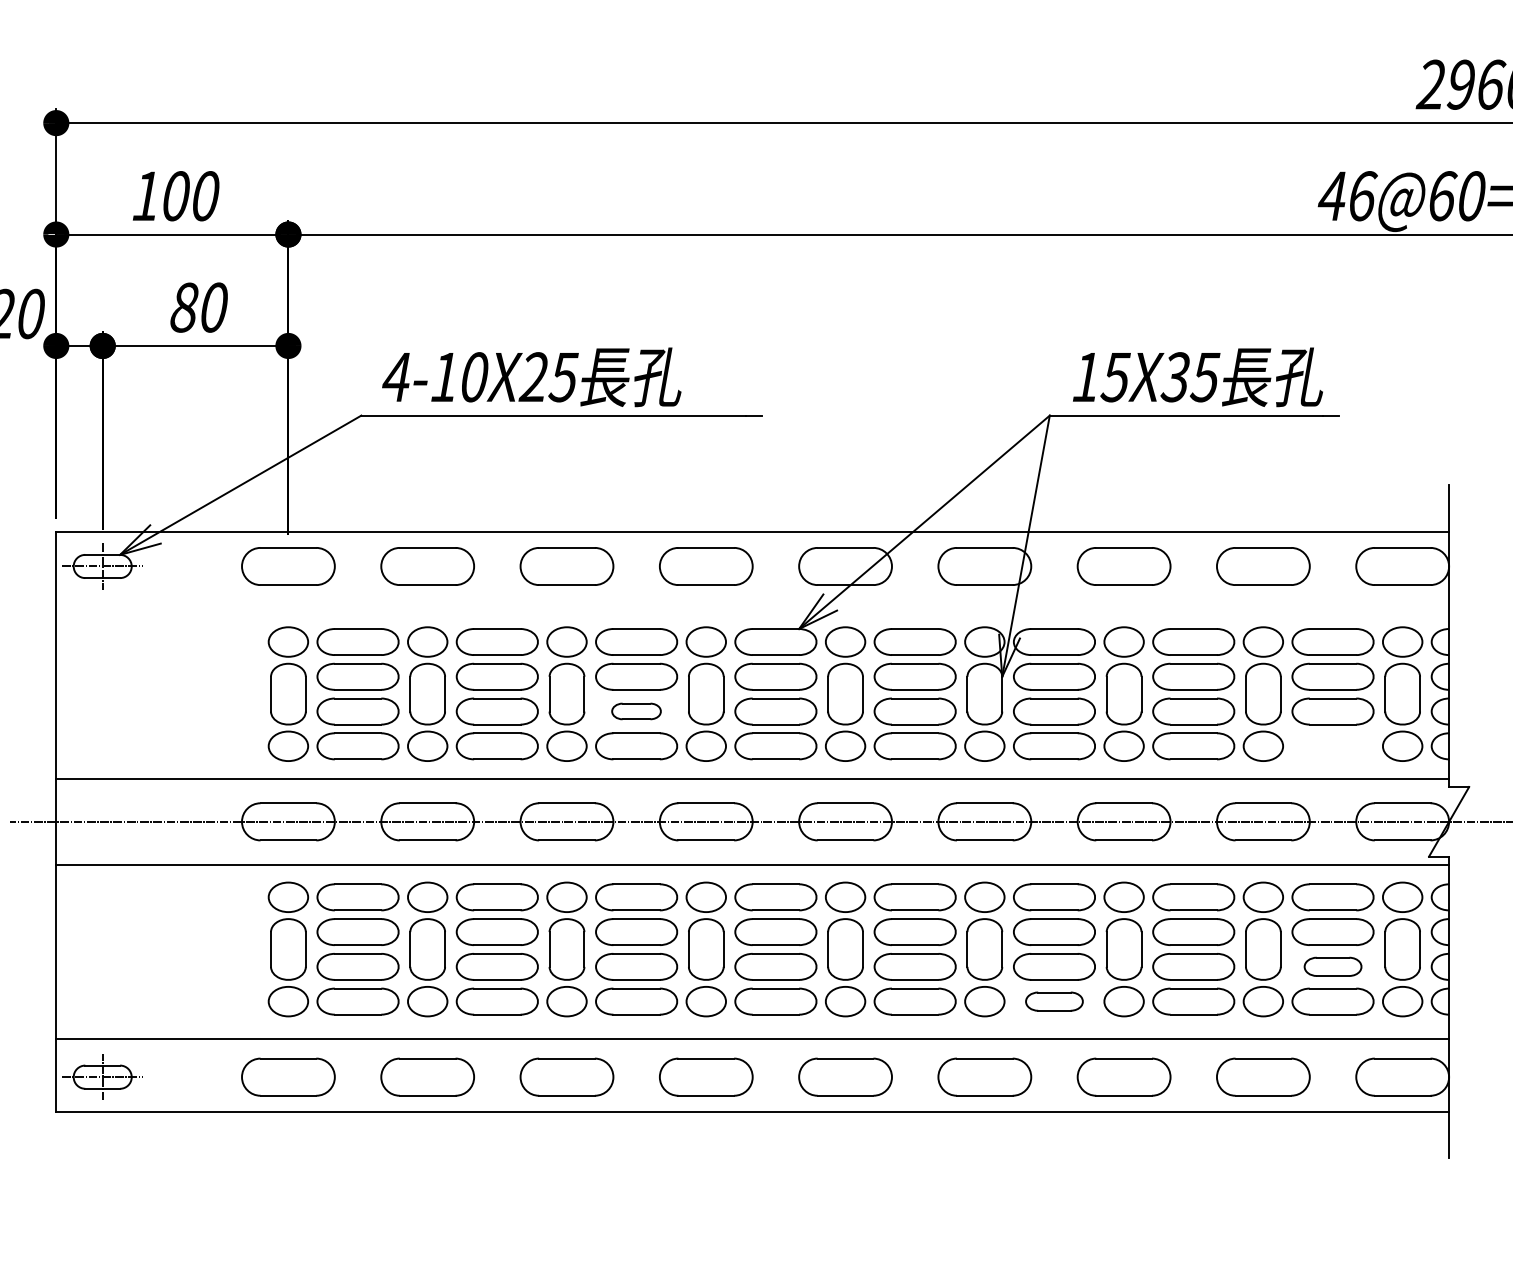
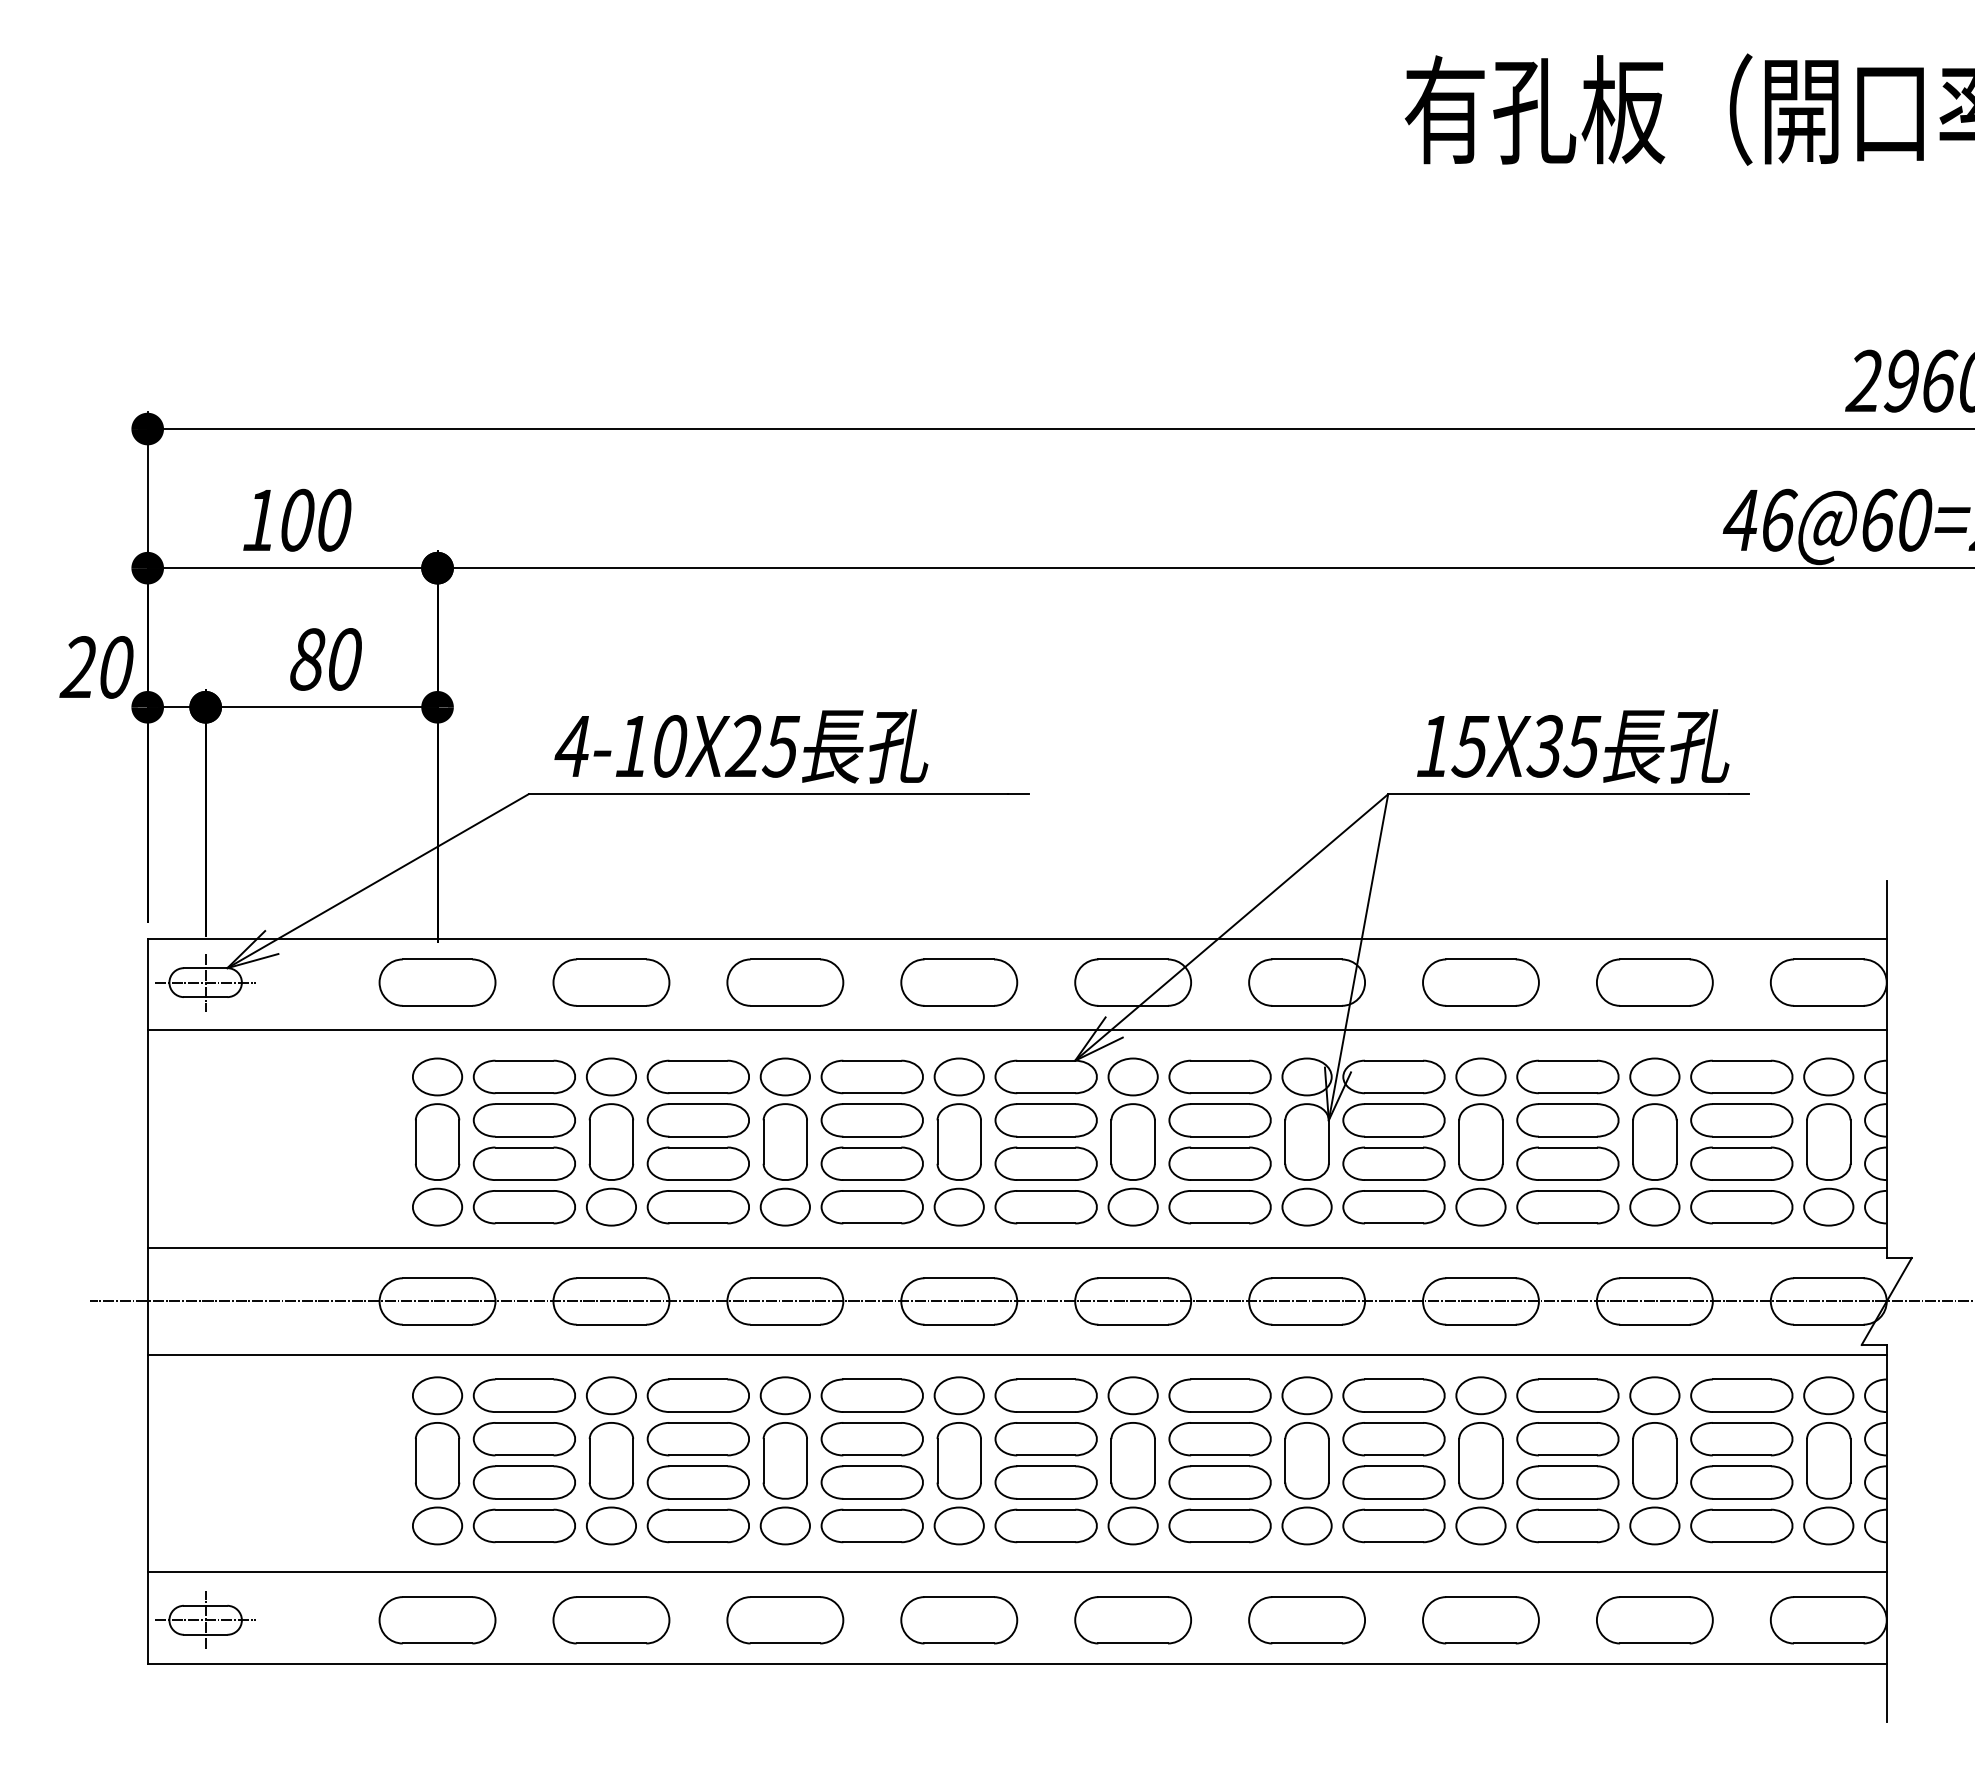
line: (752, 604) -> (1016, 1030), added
part: (635, 711) -> (871, 1163), size x1.67
part: (1332, 746) -> (1741, 1207), added
part: (1332, 966) -> (1741, 1482), size x1.43
part: (1054, 1001) -> (1393, 1525), size x1.43

